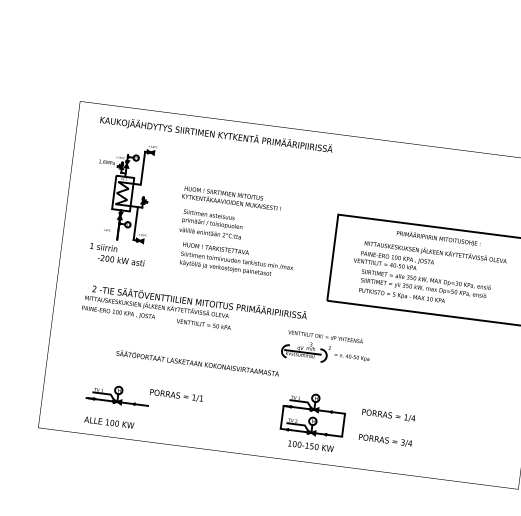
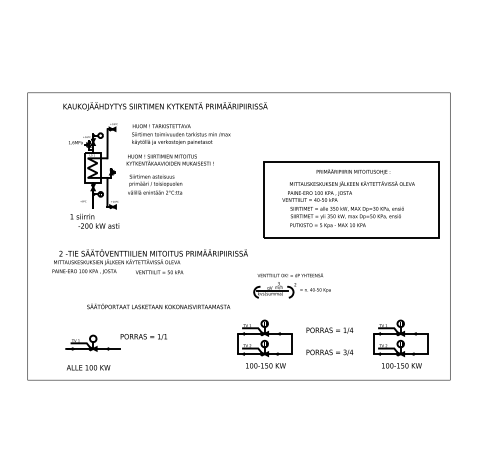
text: (216, 134) -> (165, 106), moved
part: (123, 202) -> (94, 175), moved
text: (237, 260) -> (181, 134), moved
part: (325, 348) -> (291, 285), moved
part: (467, 440) -> (400, 343), added

